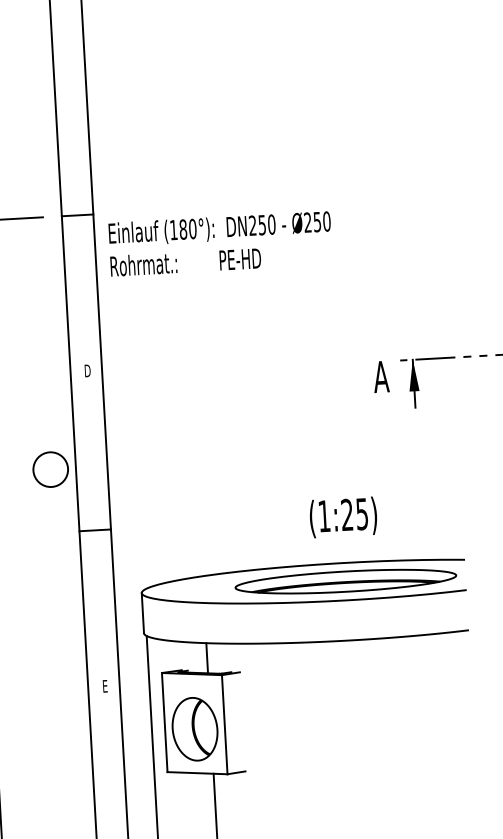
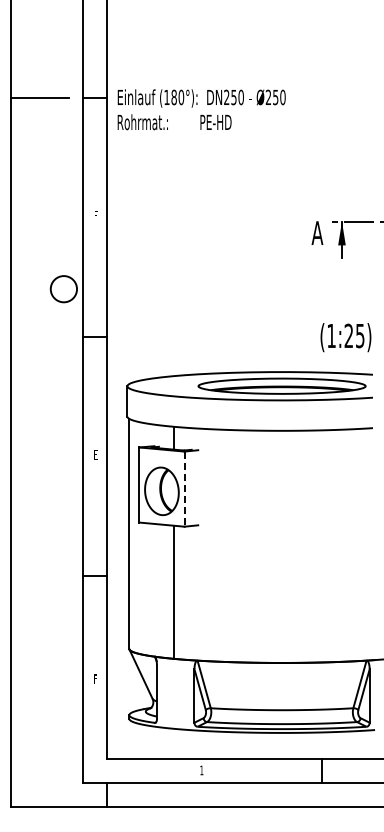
text: (220, 243) -> (201, 109), moved
text: (87, 370) -> (95, 215), D -> F
text: (342, 517) -> (345, 337), moved
line: (224, 725) -> (184, 489), solid -> dashed

